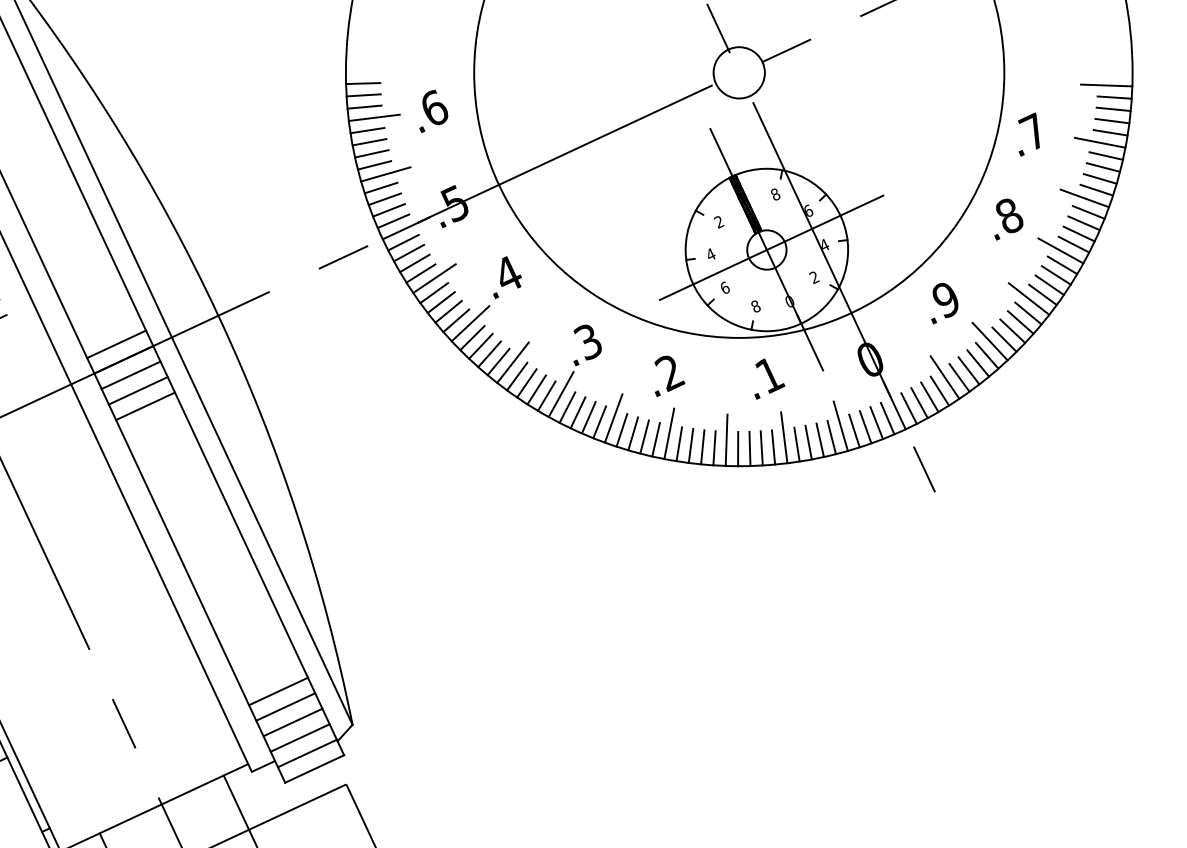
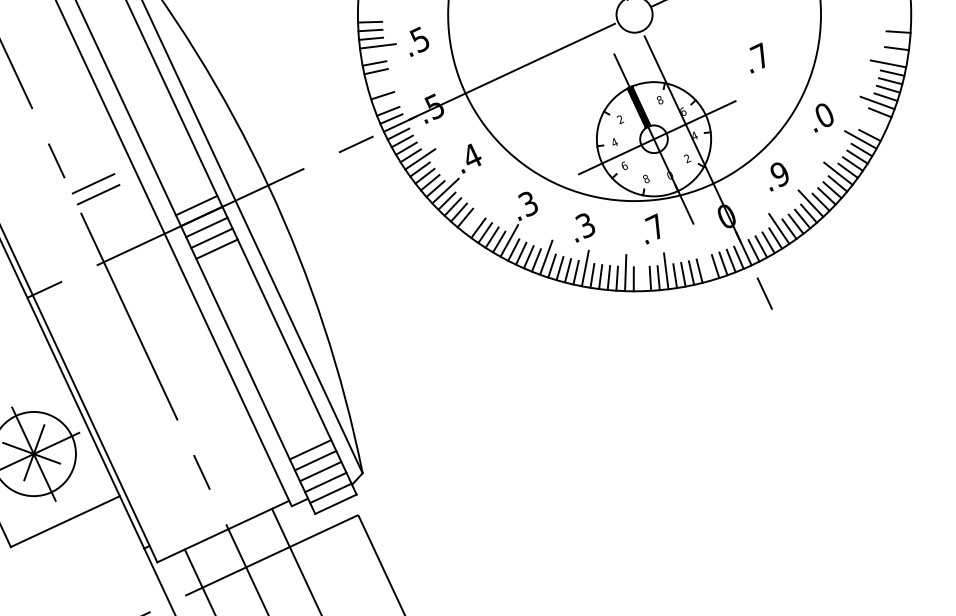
line: (1105, 85) -> (892, 23), removed
text: (433, 108) -> (419, 39), .6 -> .5
line: (1113, 109) -> (897, 40), removed
line: (368, 130) -> (373, 55), removed
line: (1110, 132) -> (895, 56), removed
text: (1027, 133) -> (756, 57), moved
line: (373, 165) -> (377, 79), removed
line: (385, 174) -> (385, 86), removed
line: (385, 199) -> (385, 103), removed
text: (1009, 216) -> (824, 115), .8 -> .0
line: (1084, 223) -> (877, 120), removed
line: (1078, 233) -> (873, 127), removed
line: (513, 362) -> (475, 218), removed
text: (669, 374) -> (585, 226), .2 -> .3
text: (769, 374) -> (655, 226), .1 -> .7
line: (840, 425) -> (705, 262), removed
line: (749, 449) -> (641, 279), removed

